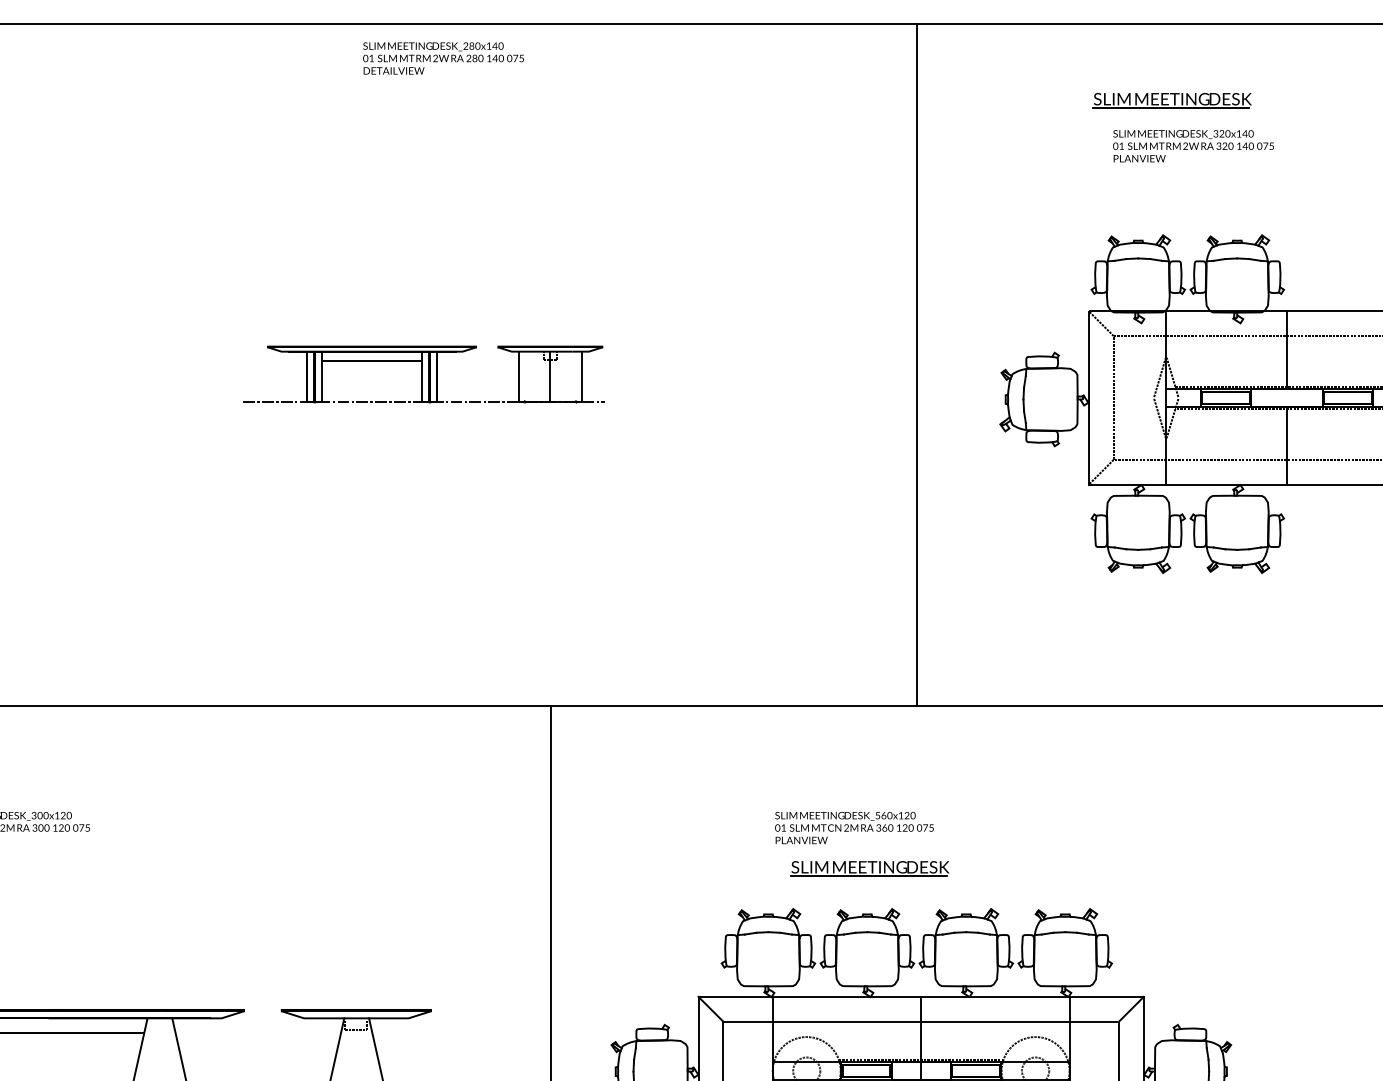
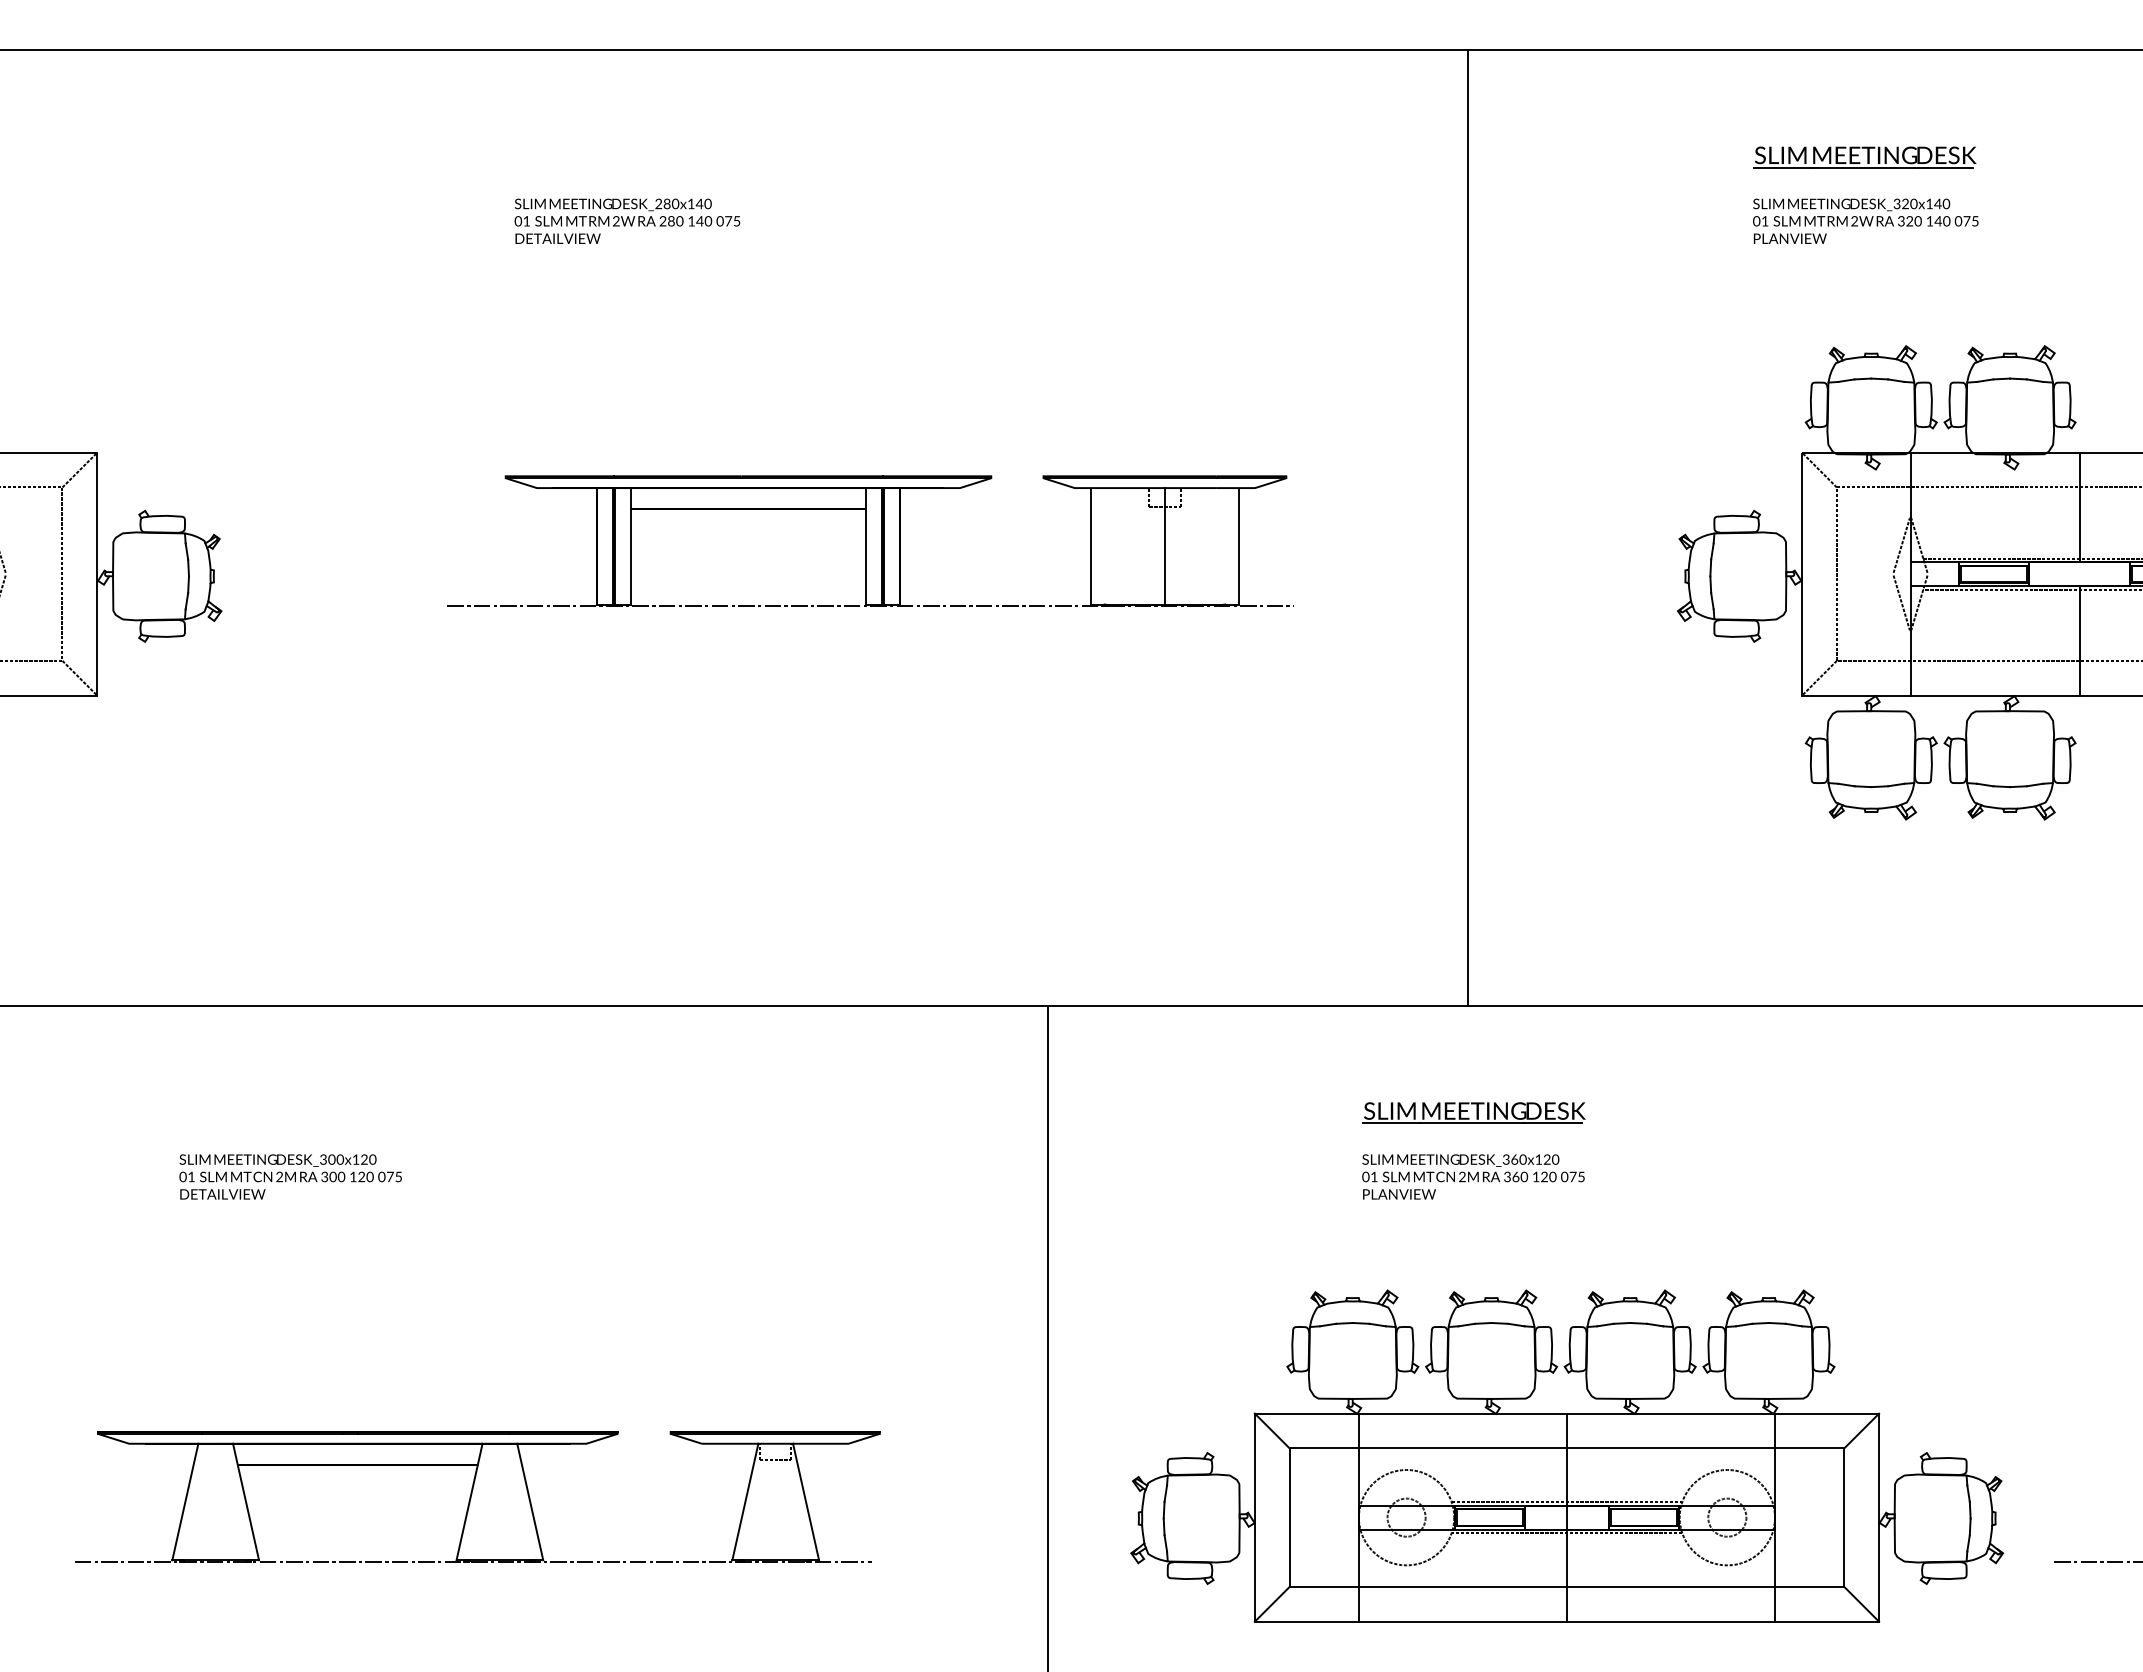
text: (443, 57) -> (627, 220), moved
part: (1171, 100) -> (1864, 157), moved
text: (1193, 145) -> (1865, 220), moved
line: (917, 364) -> (1467, 527), moved
part: (424, 373) -> (870, 540), size x1.67
text: (877, 815) -> (1505, 1159), DESK_560x120 -> DESK_360x120
part: (869, 868) -> (1473, 1112), moved

